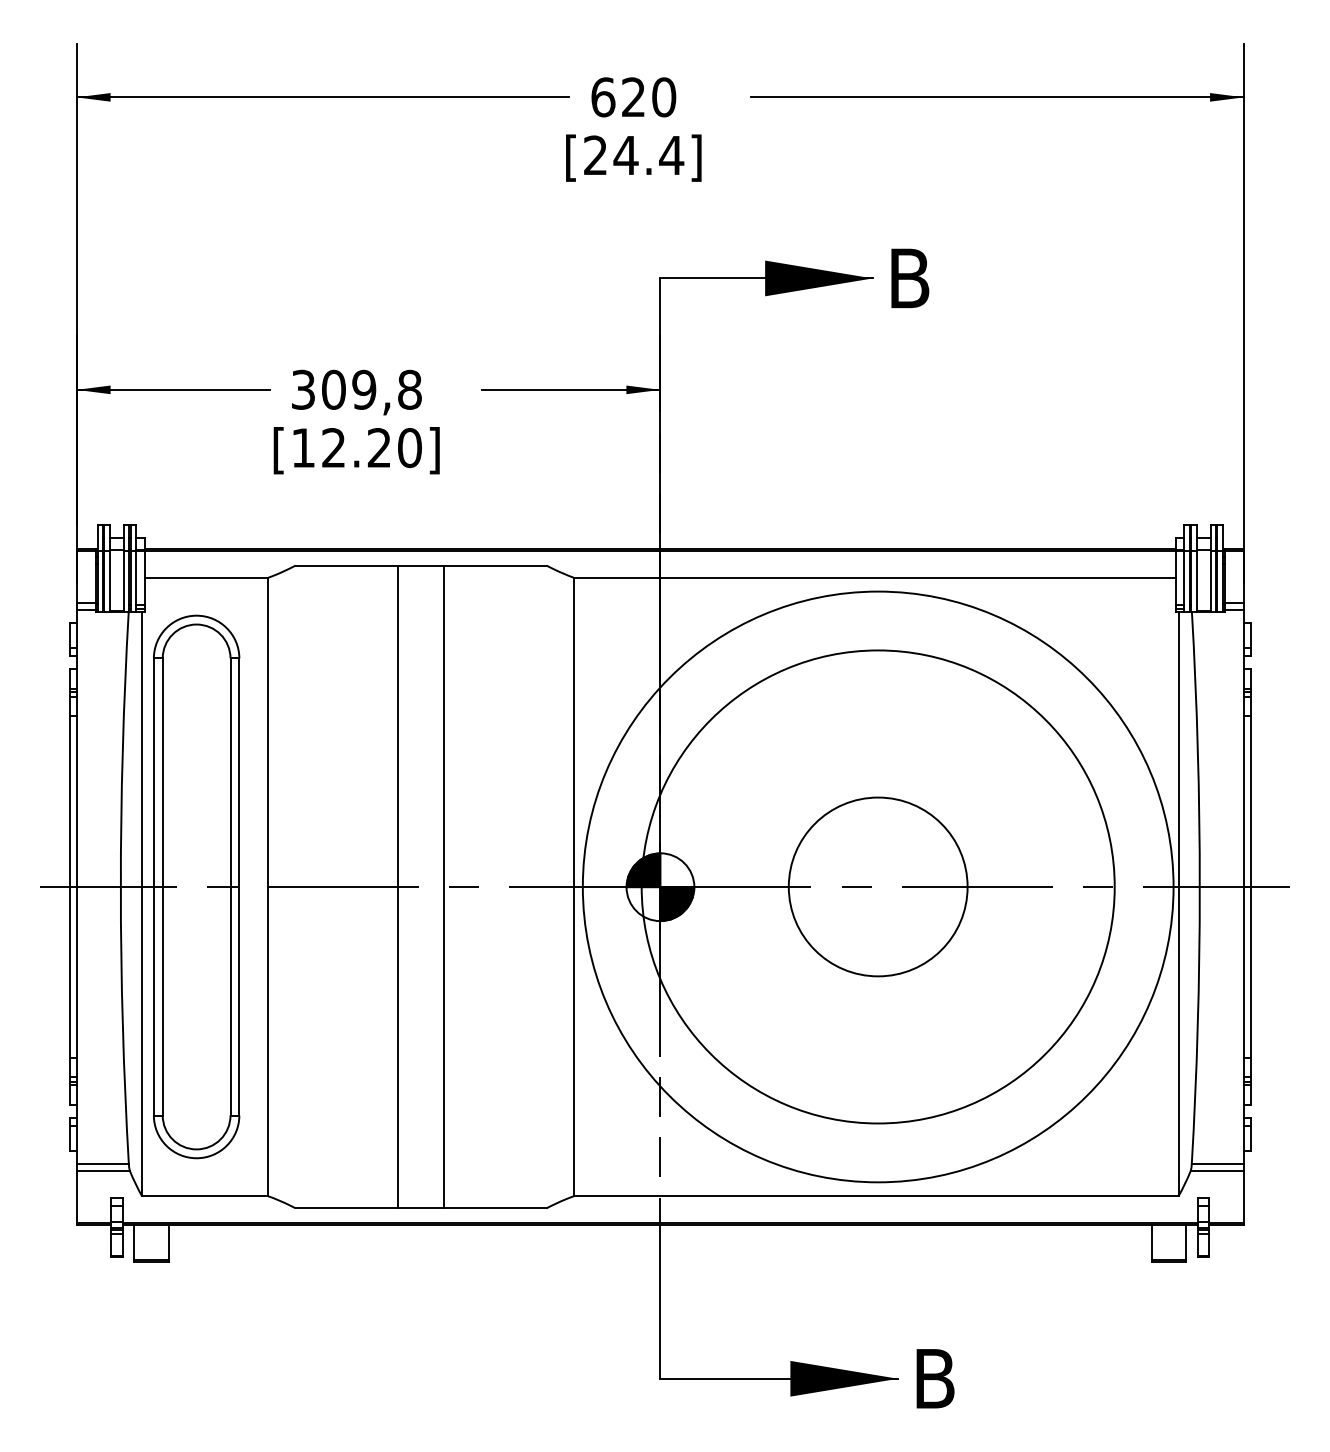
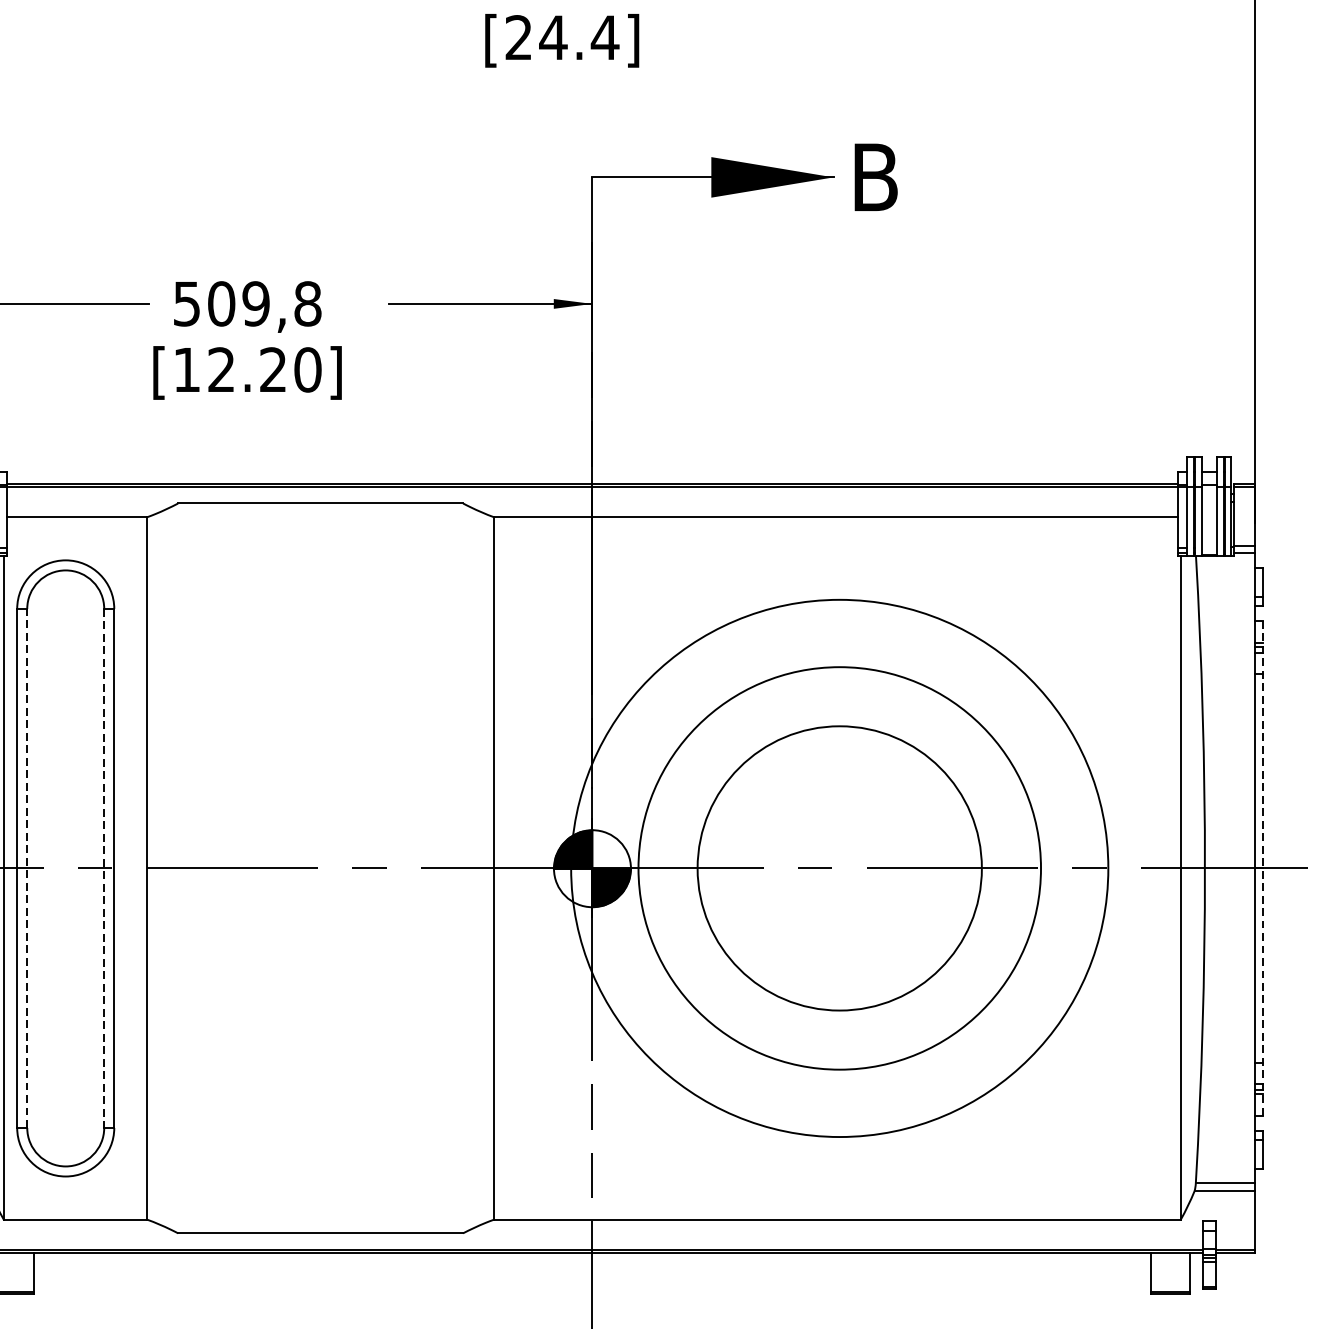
text: (303, 389) -> (187, 303), 309,8 -> 509,8
line: (162, 886) -> (26, 867), solid -> dashed
line: (230, 886) -> (104, 867), solid -> dashed
line: (398, 886) -> (294, 867), removed
line: (444, 886) -> (347, 867), removed
circle: (877, 886) -> (838, 867), size x0.6
circle: (877, 886) -> (838, 867), size x1.4
line: (1250, 887) -> (1262, 869), solid -> dashed

